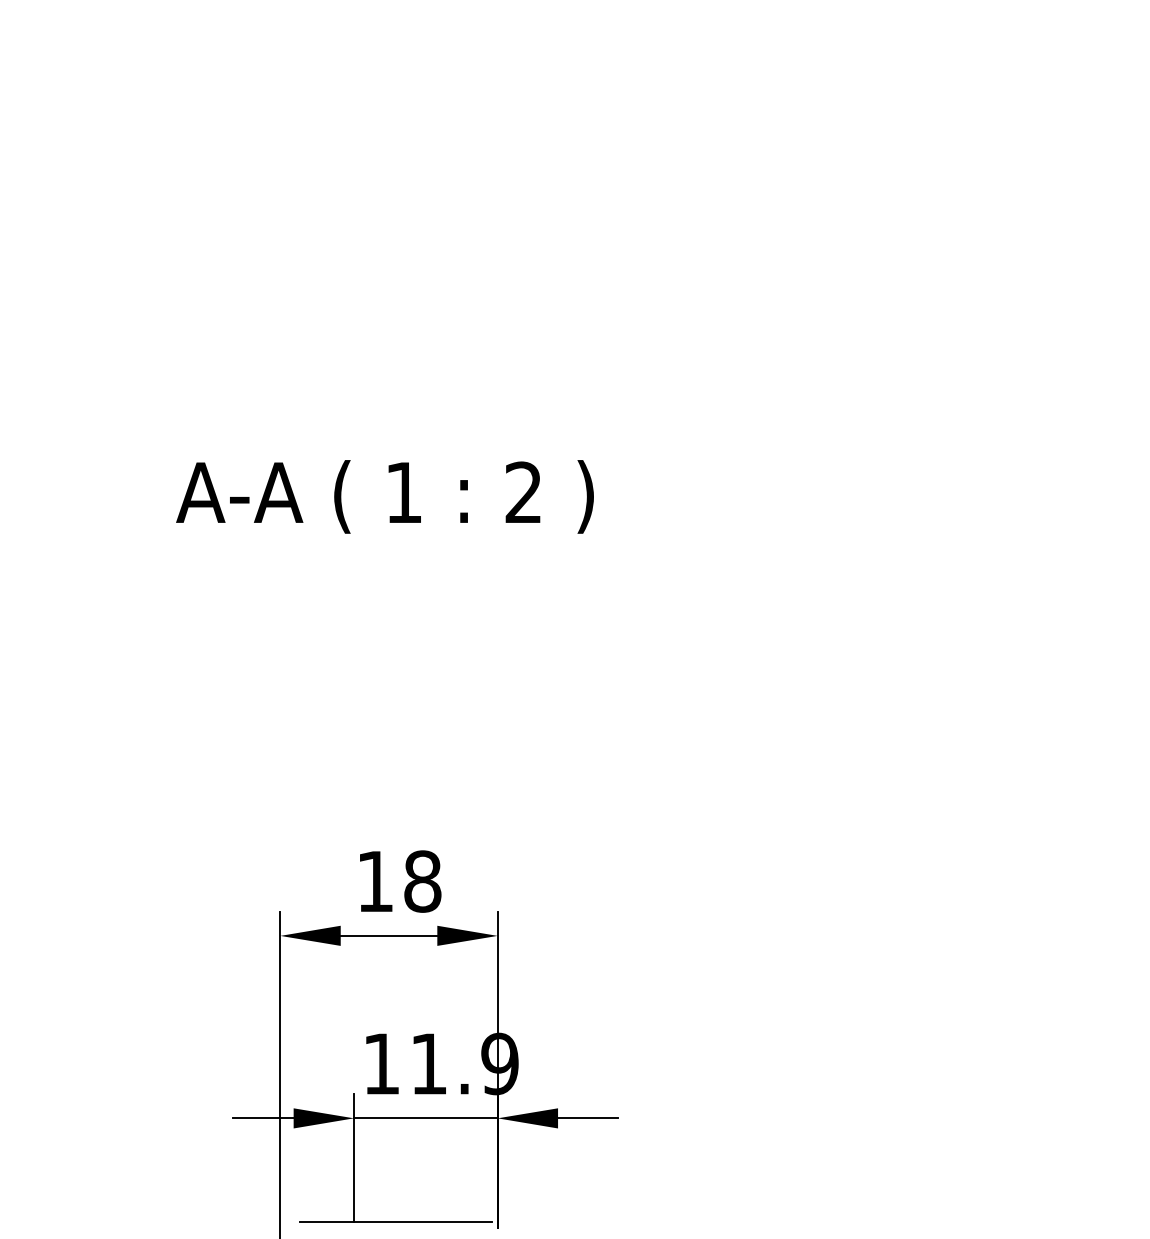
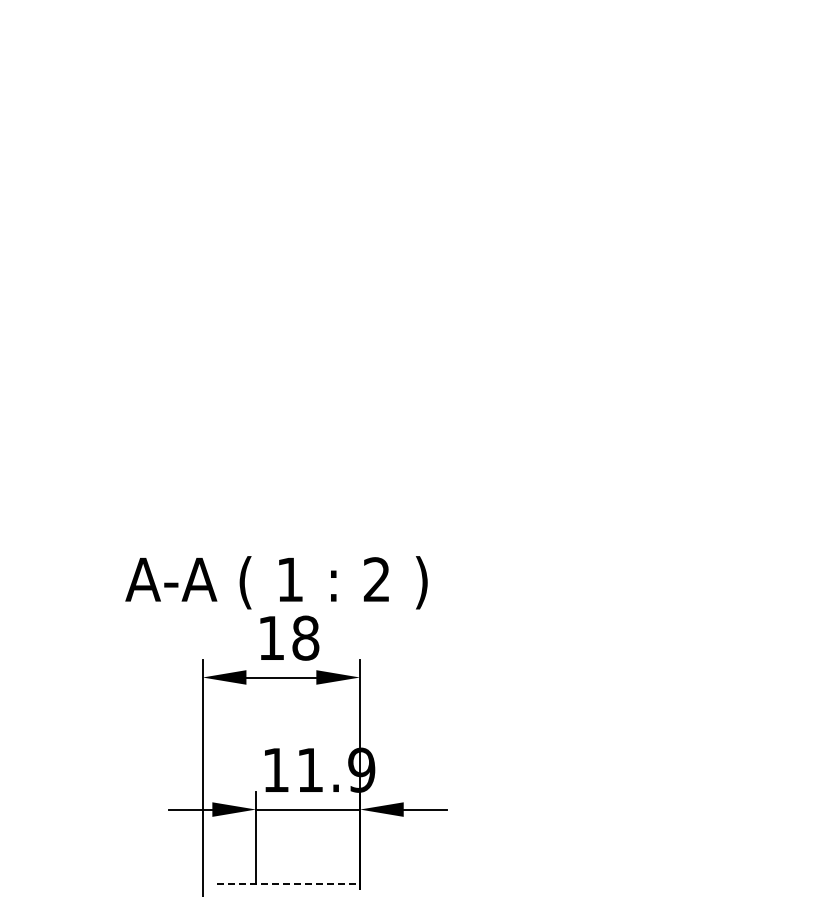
text: (385, 496) -> (276, 582), moved
line: (396, 1221) -> (286, 884), solid -> dashed

